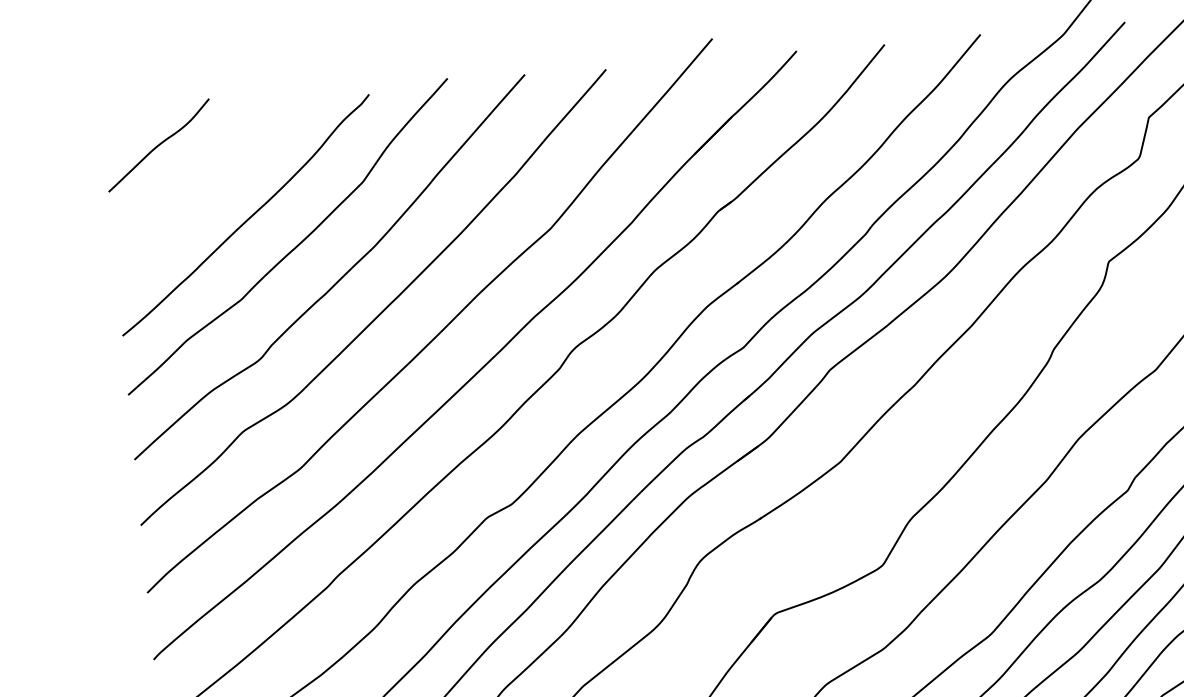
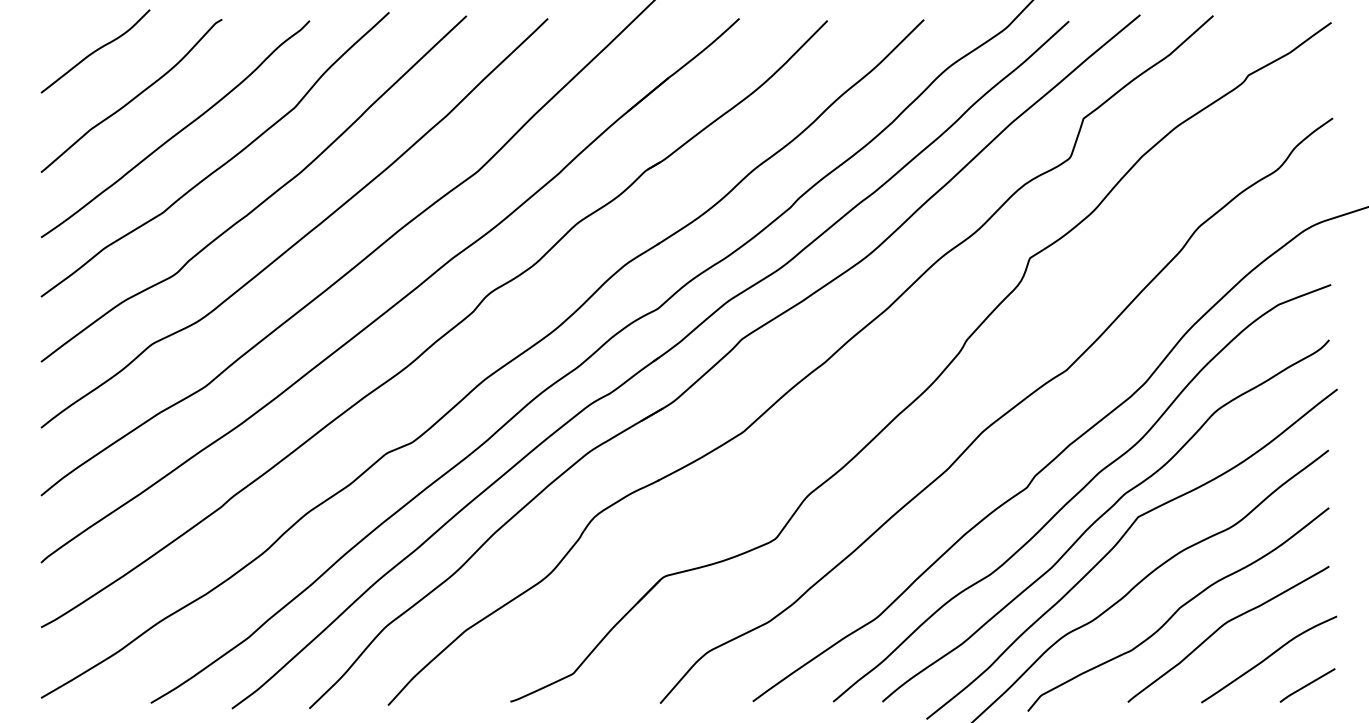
curve: (201, 187) -> (133, 97), added

